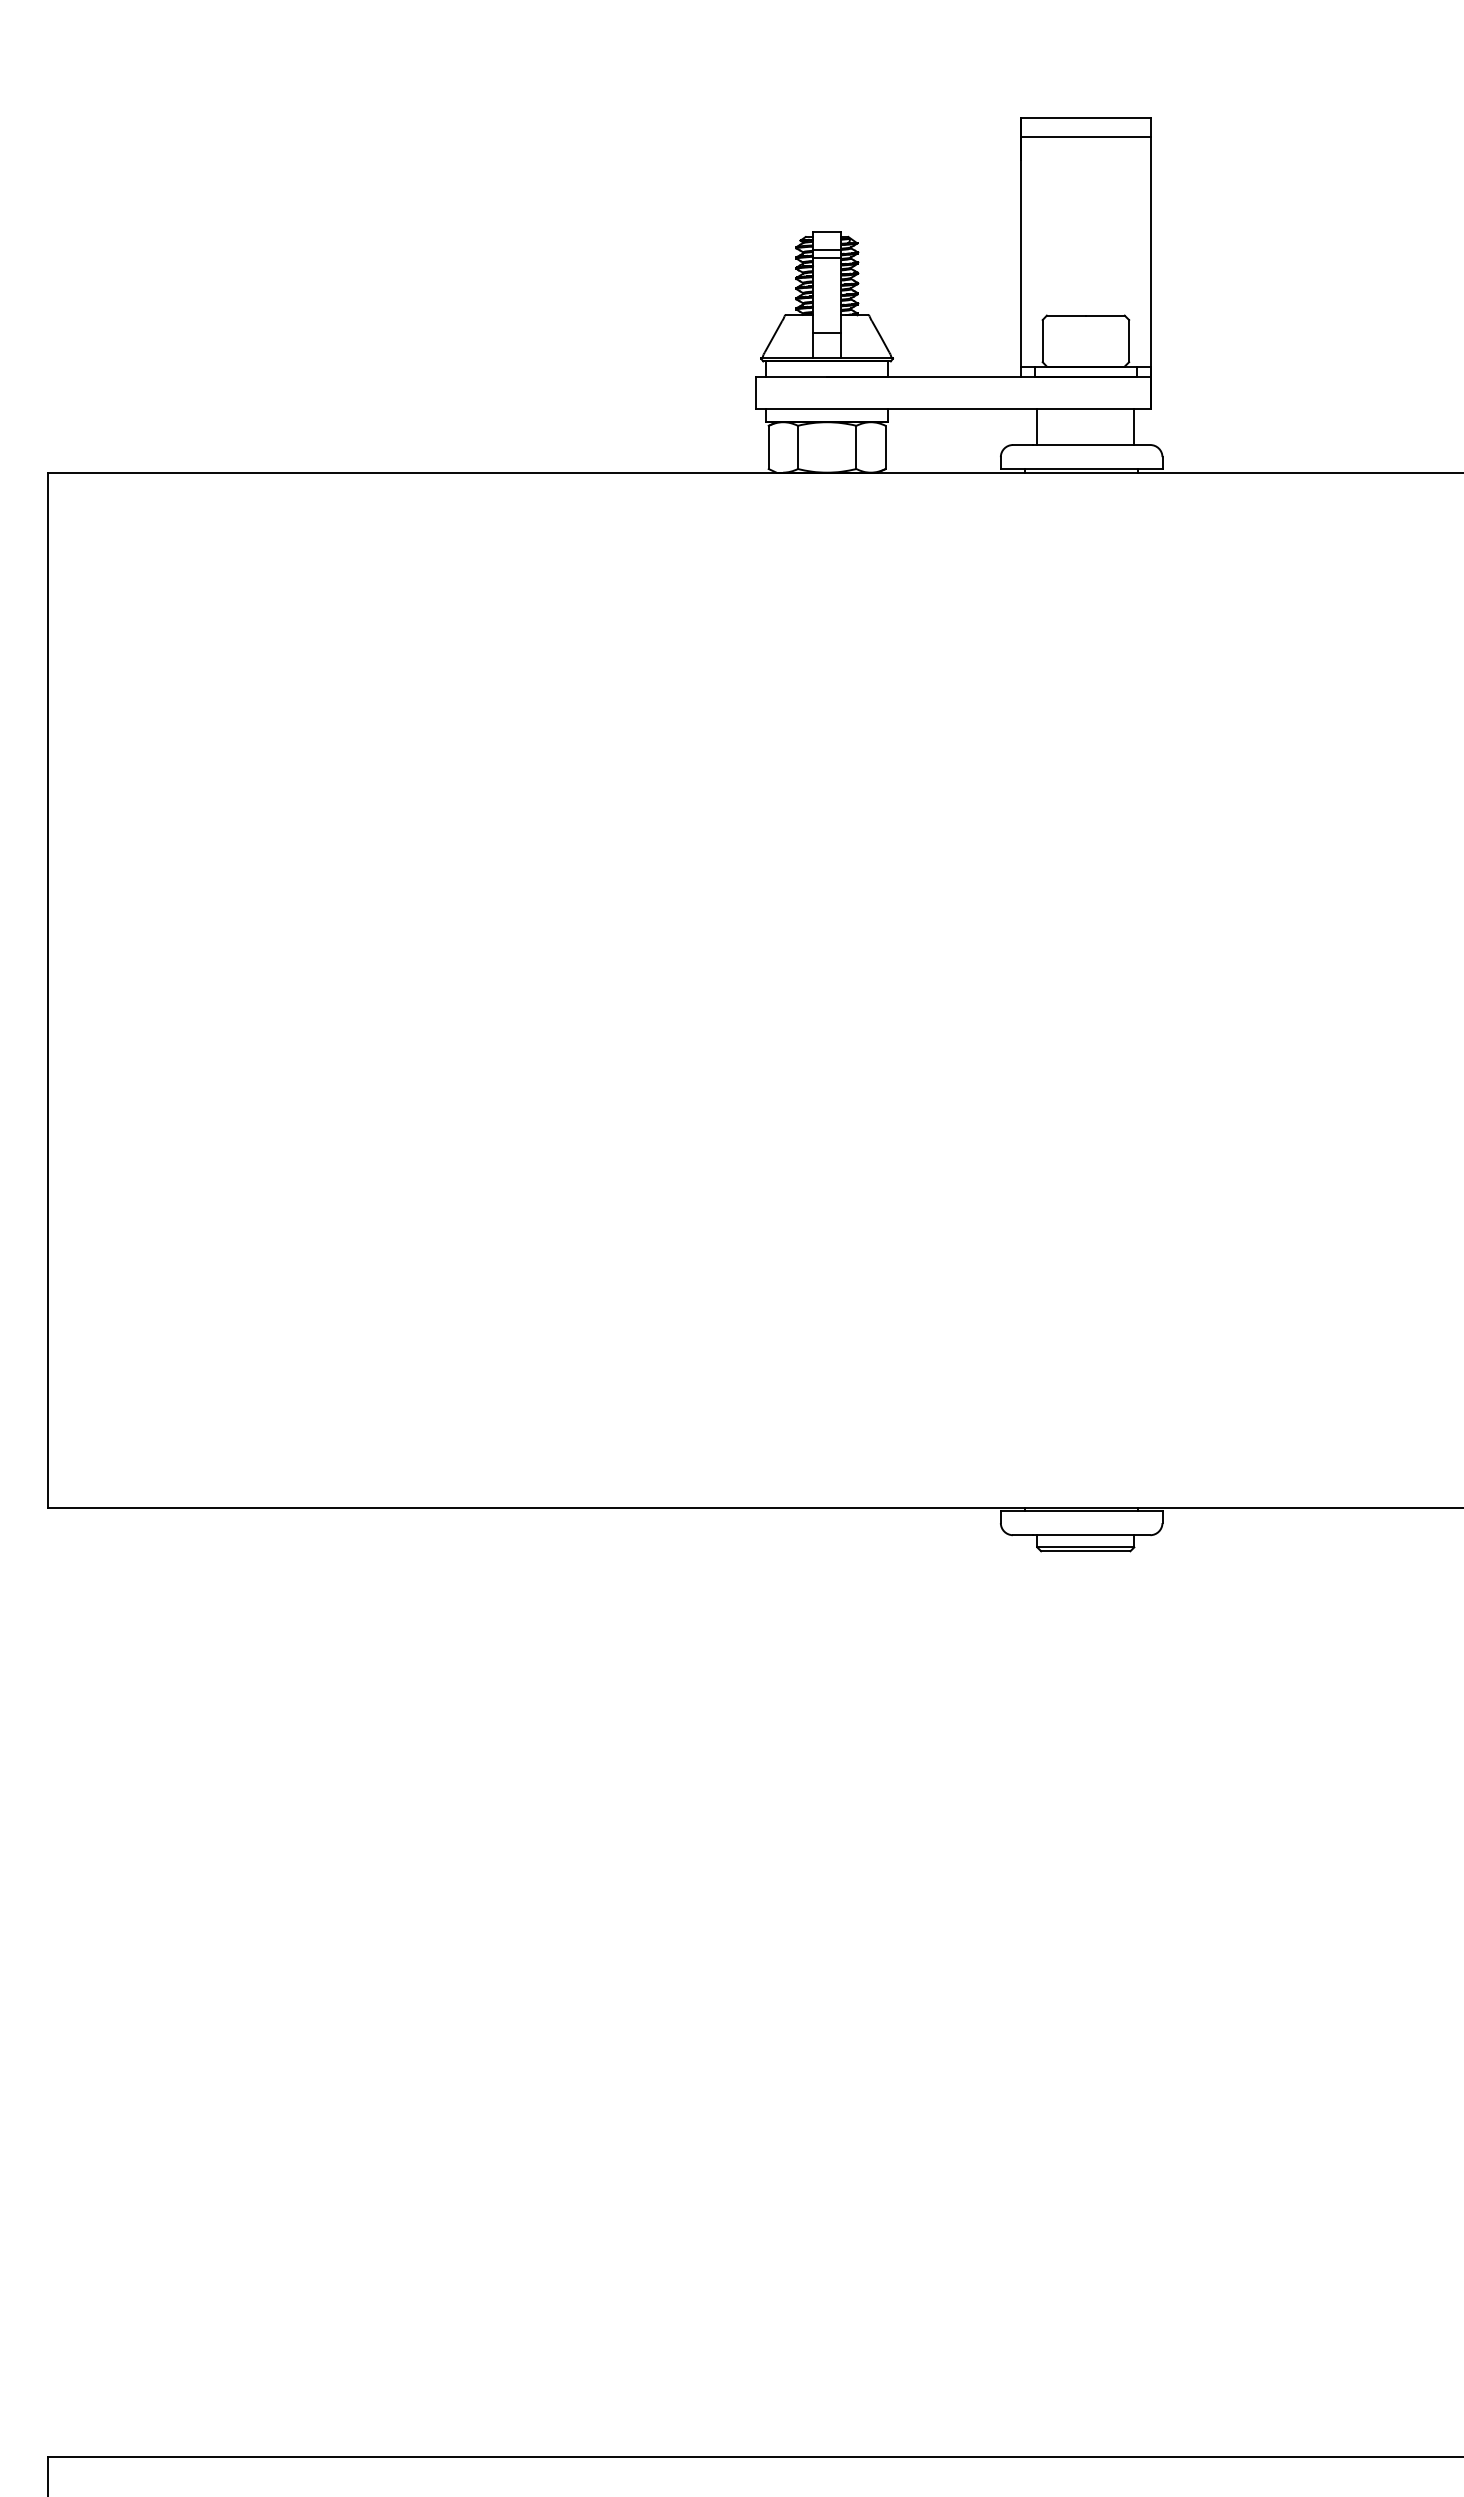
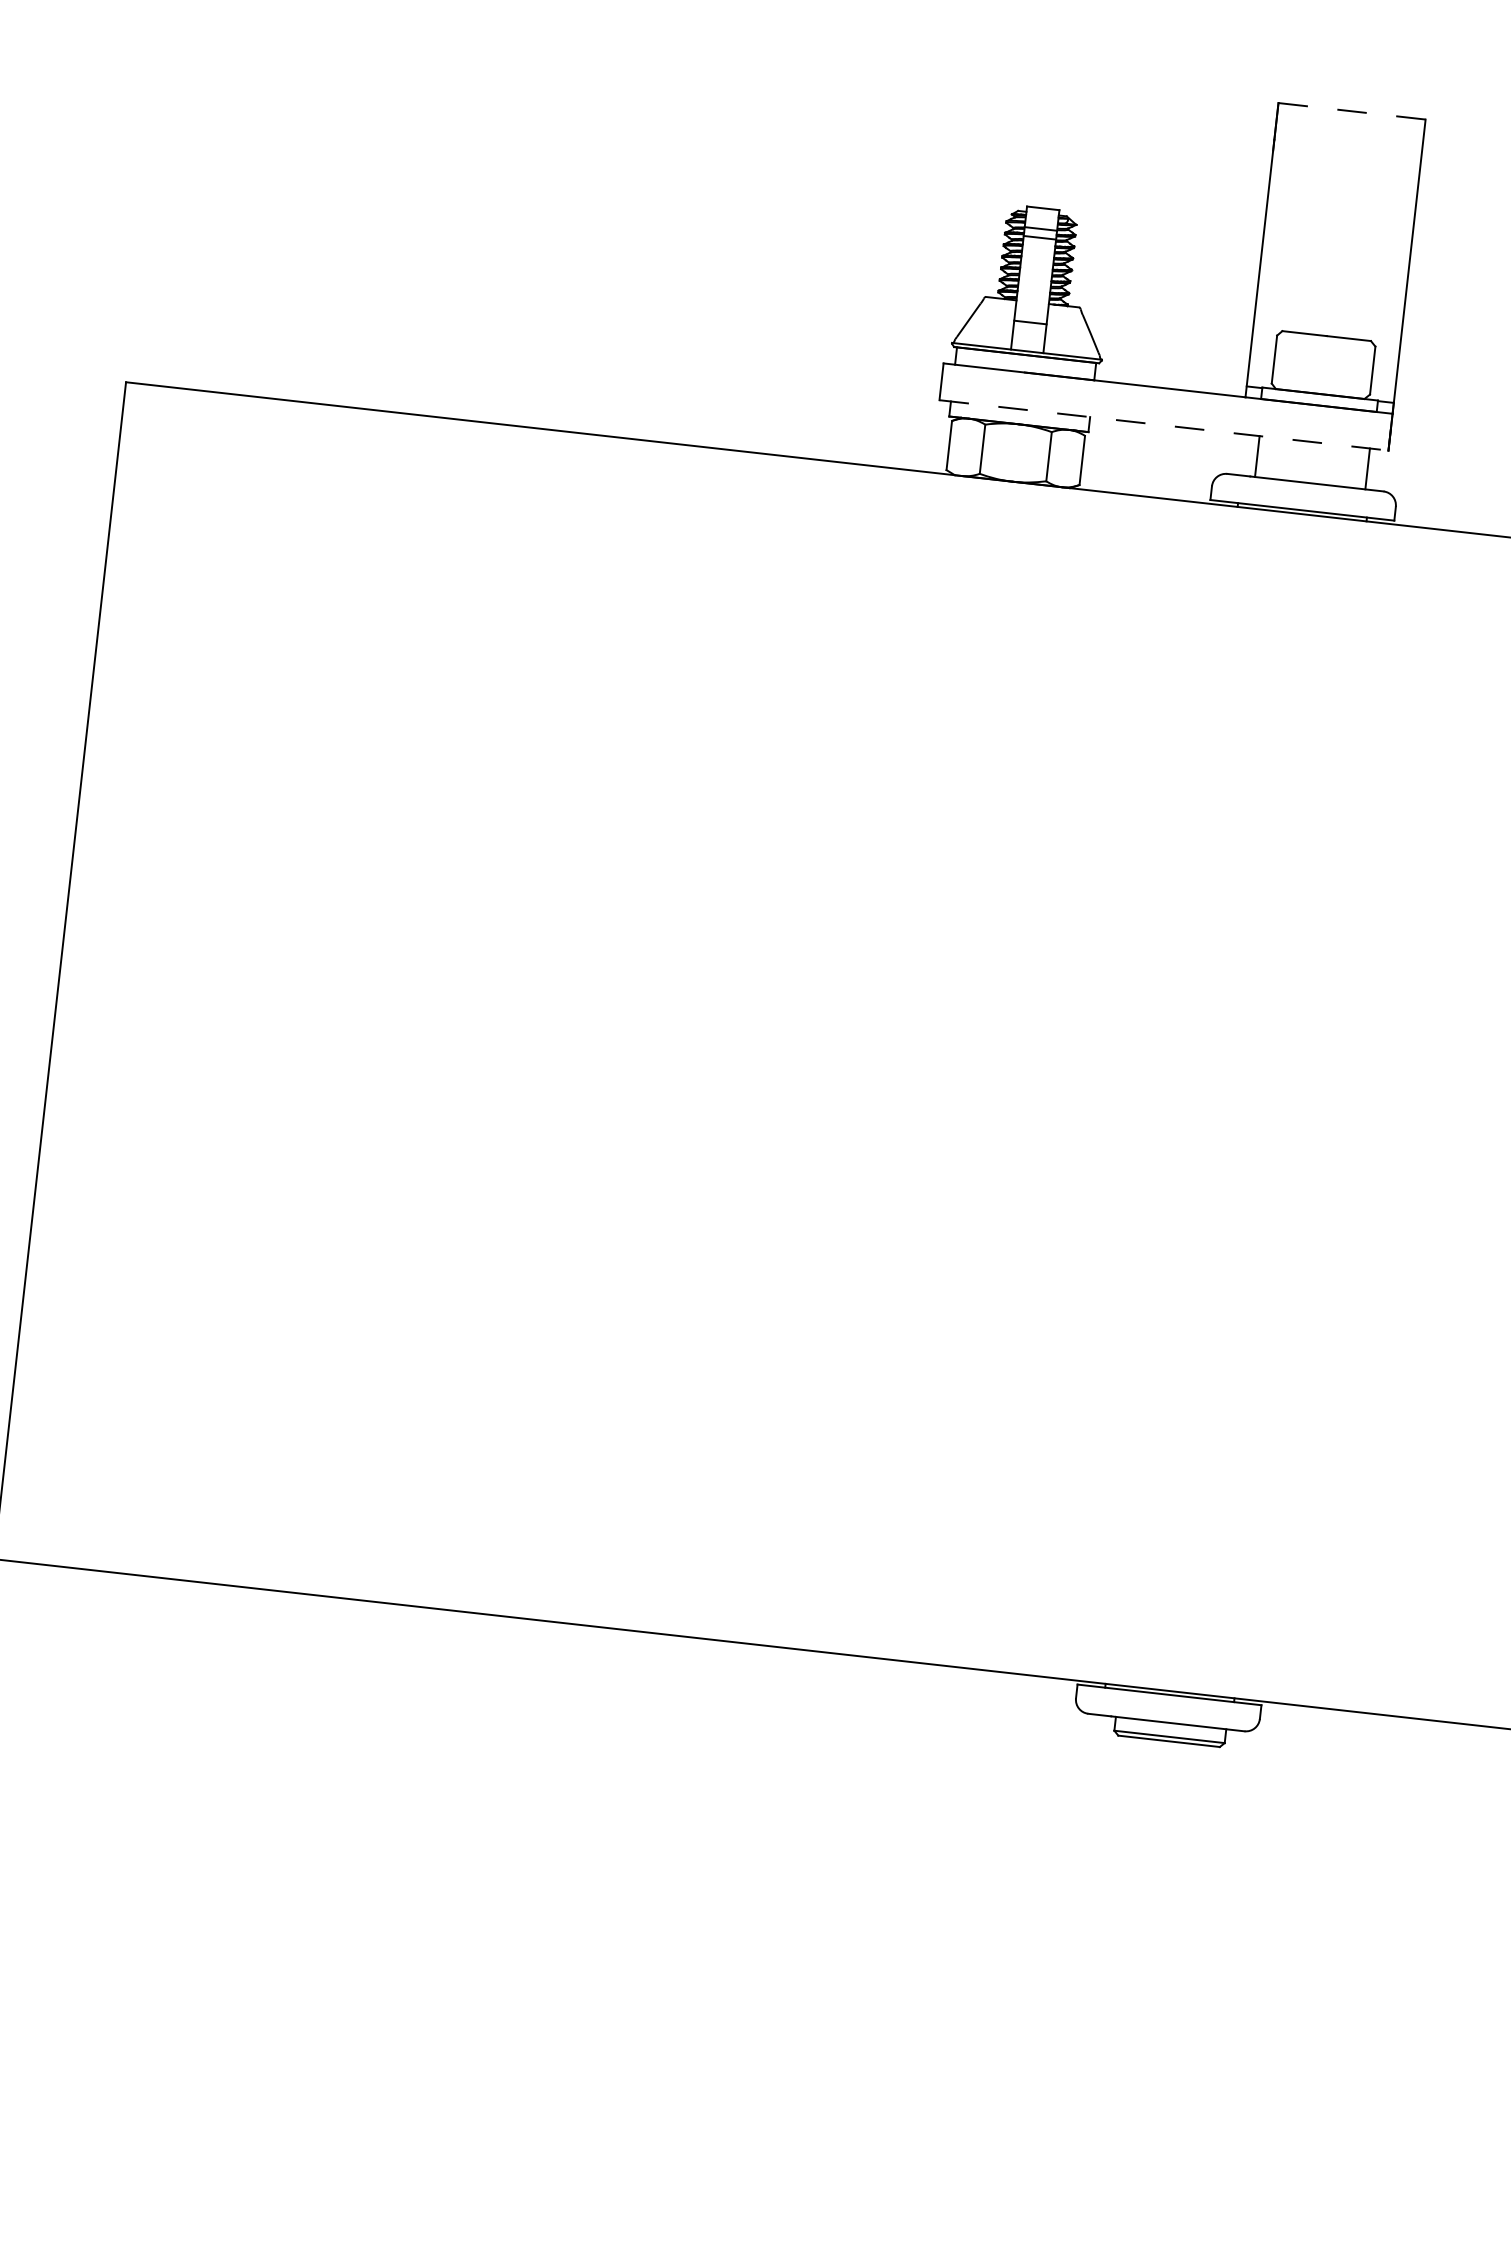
line: (1085, 117) -> (1351, 110), solid -> dashed
line: (1085, 136) -> (1349, 132), removed
line: (953, 409) -> (1164, 425), solid -> dashed

